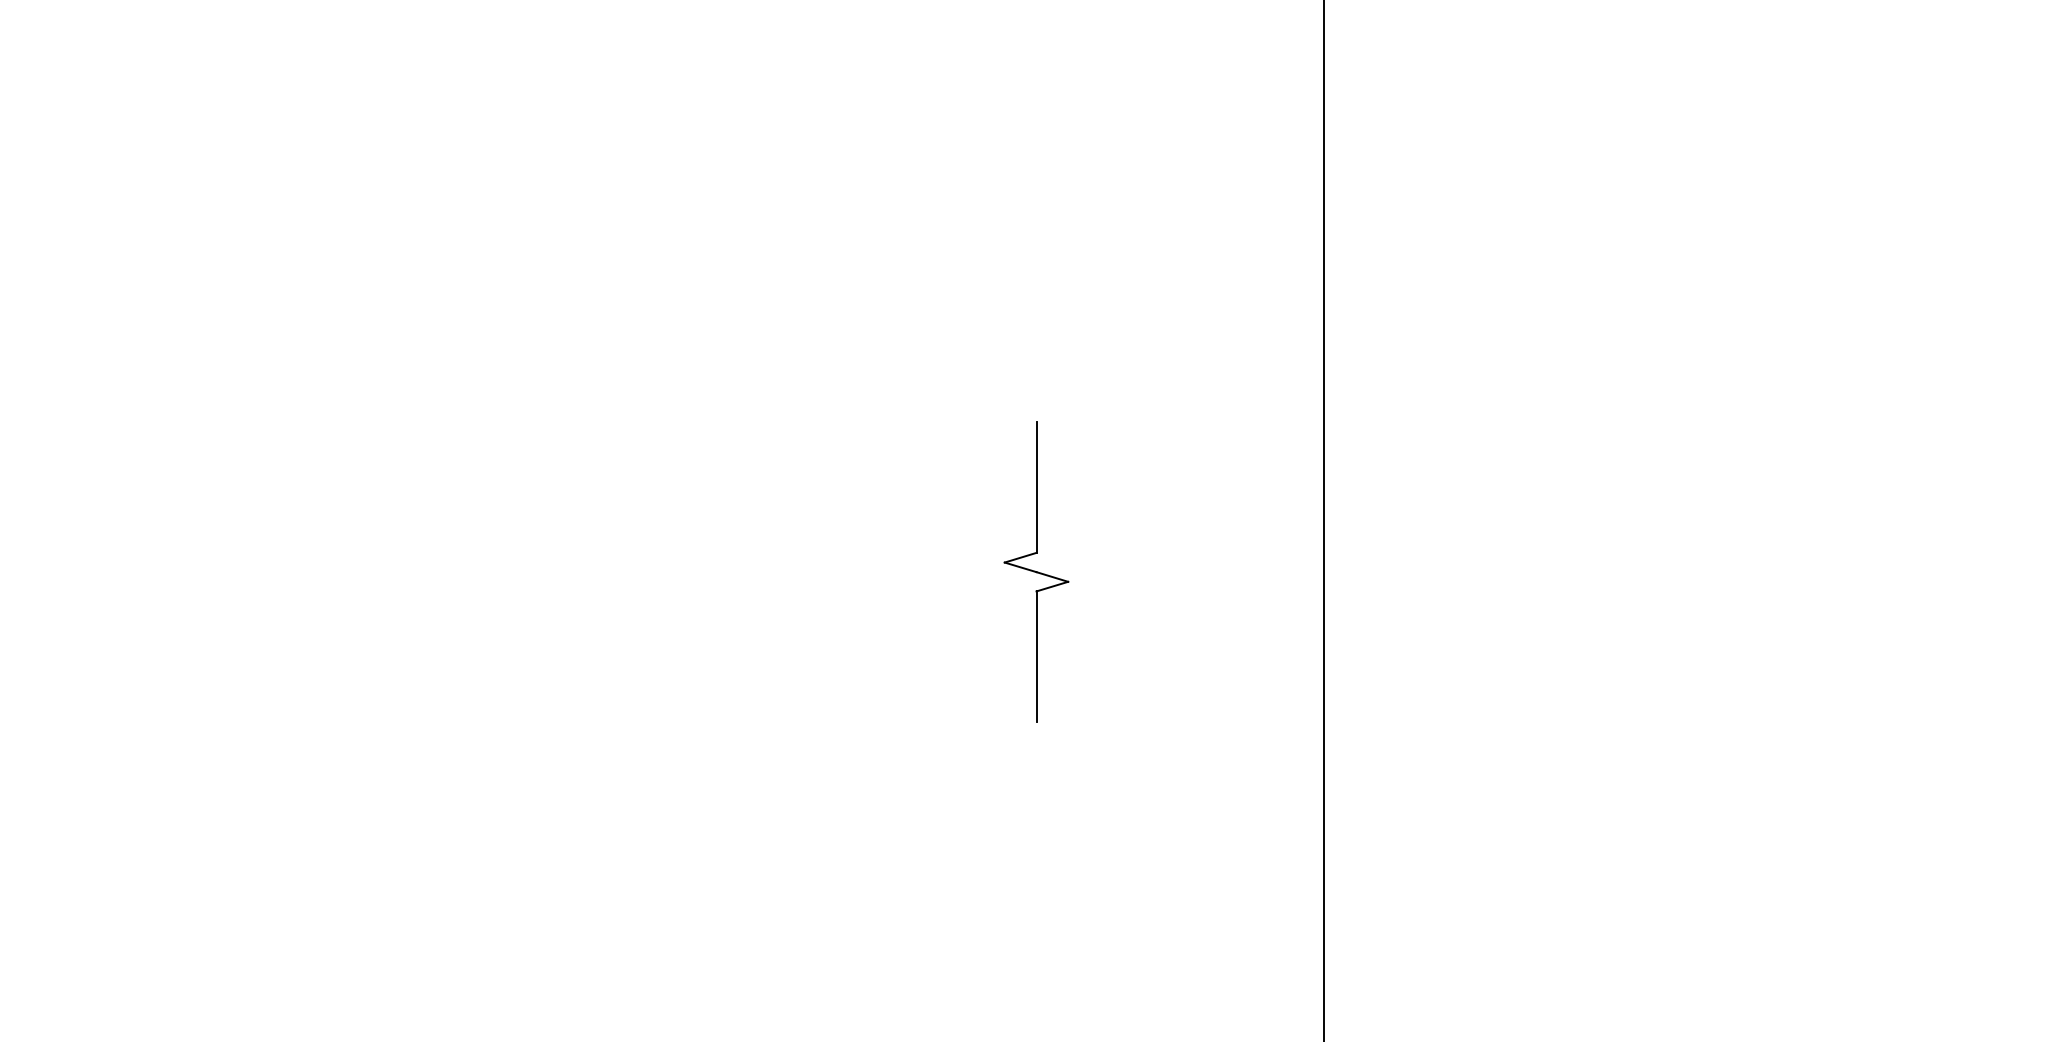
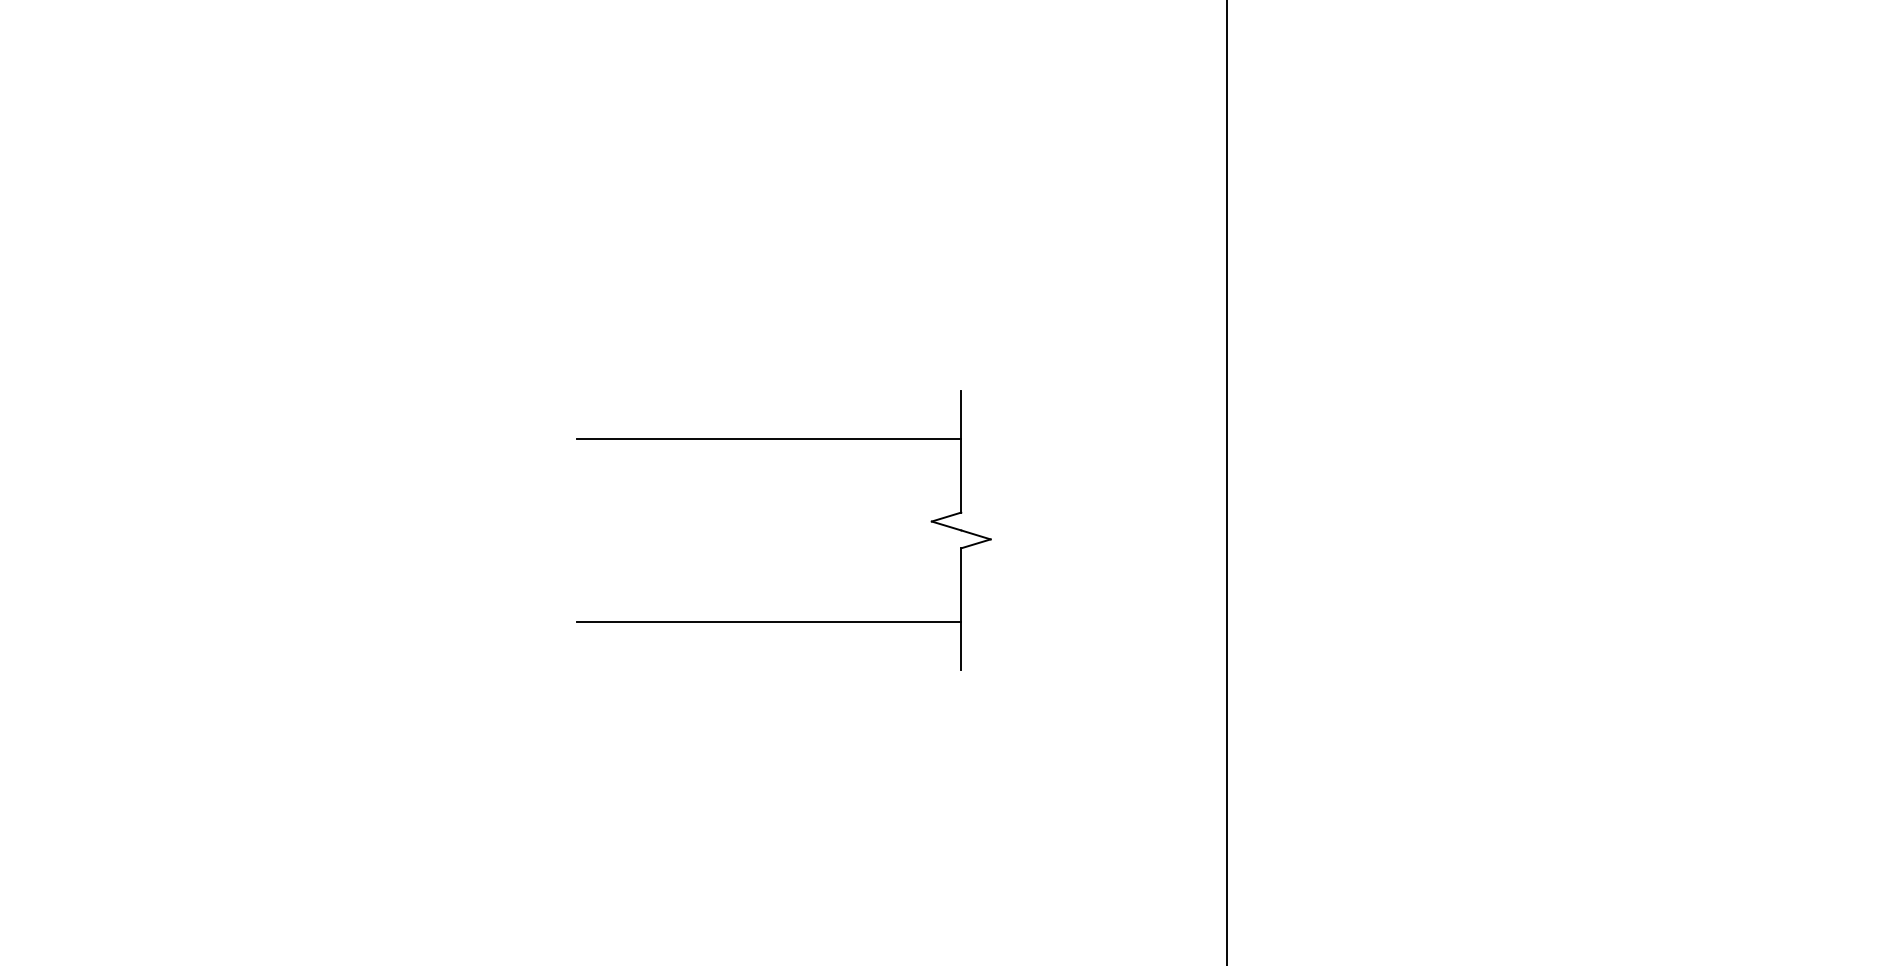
line: (829, 474) -> (769, 439), added
line: (829, 670) -> (769, 621), added

